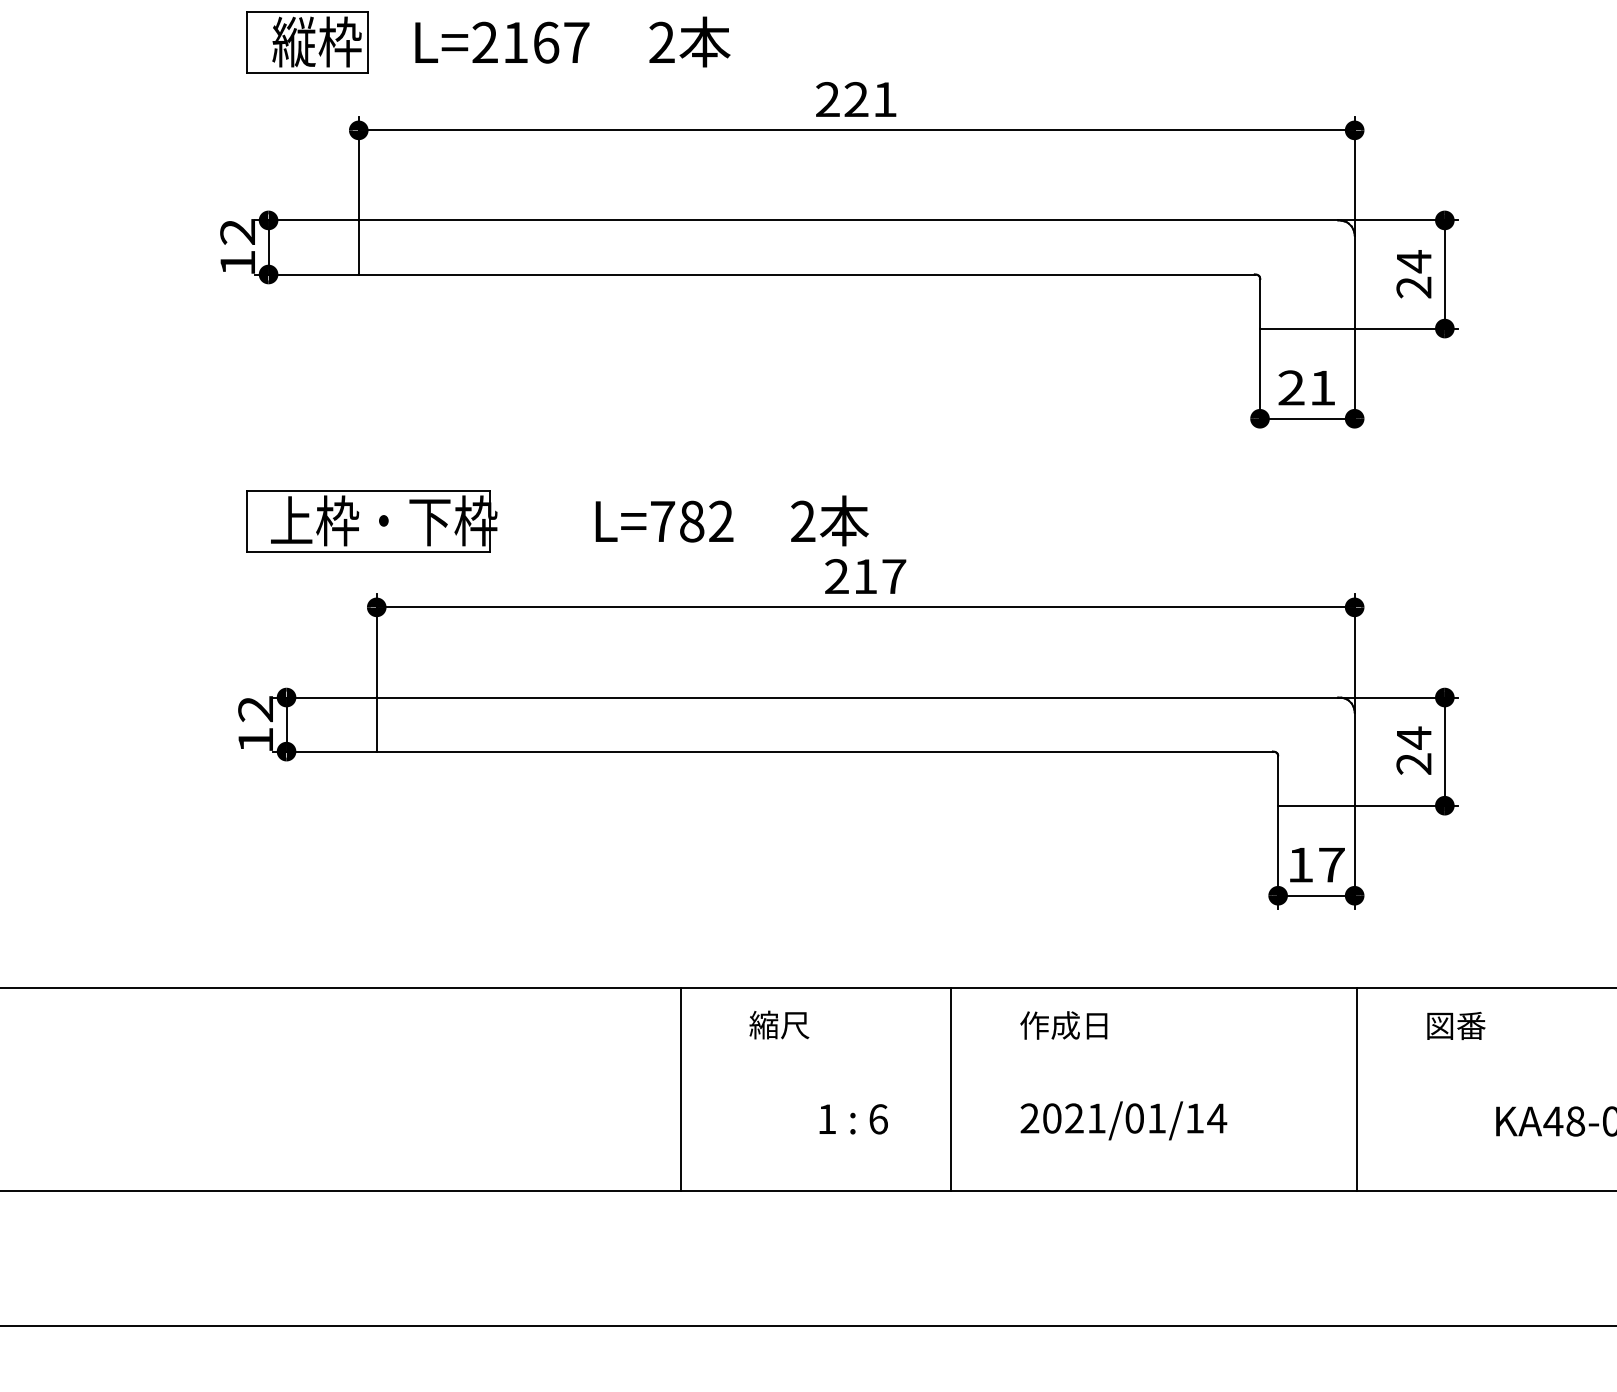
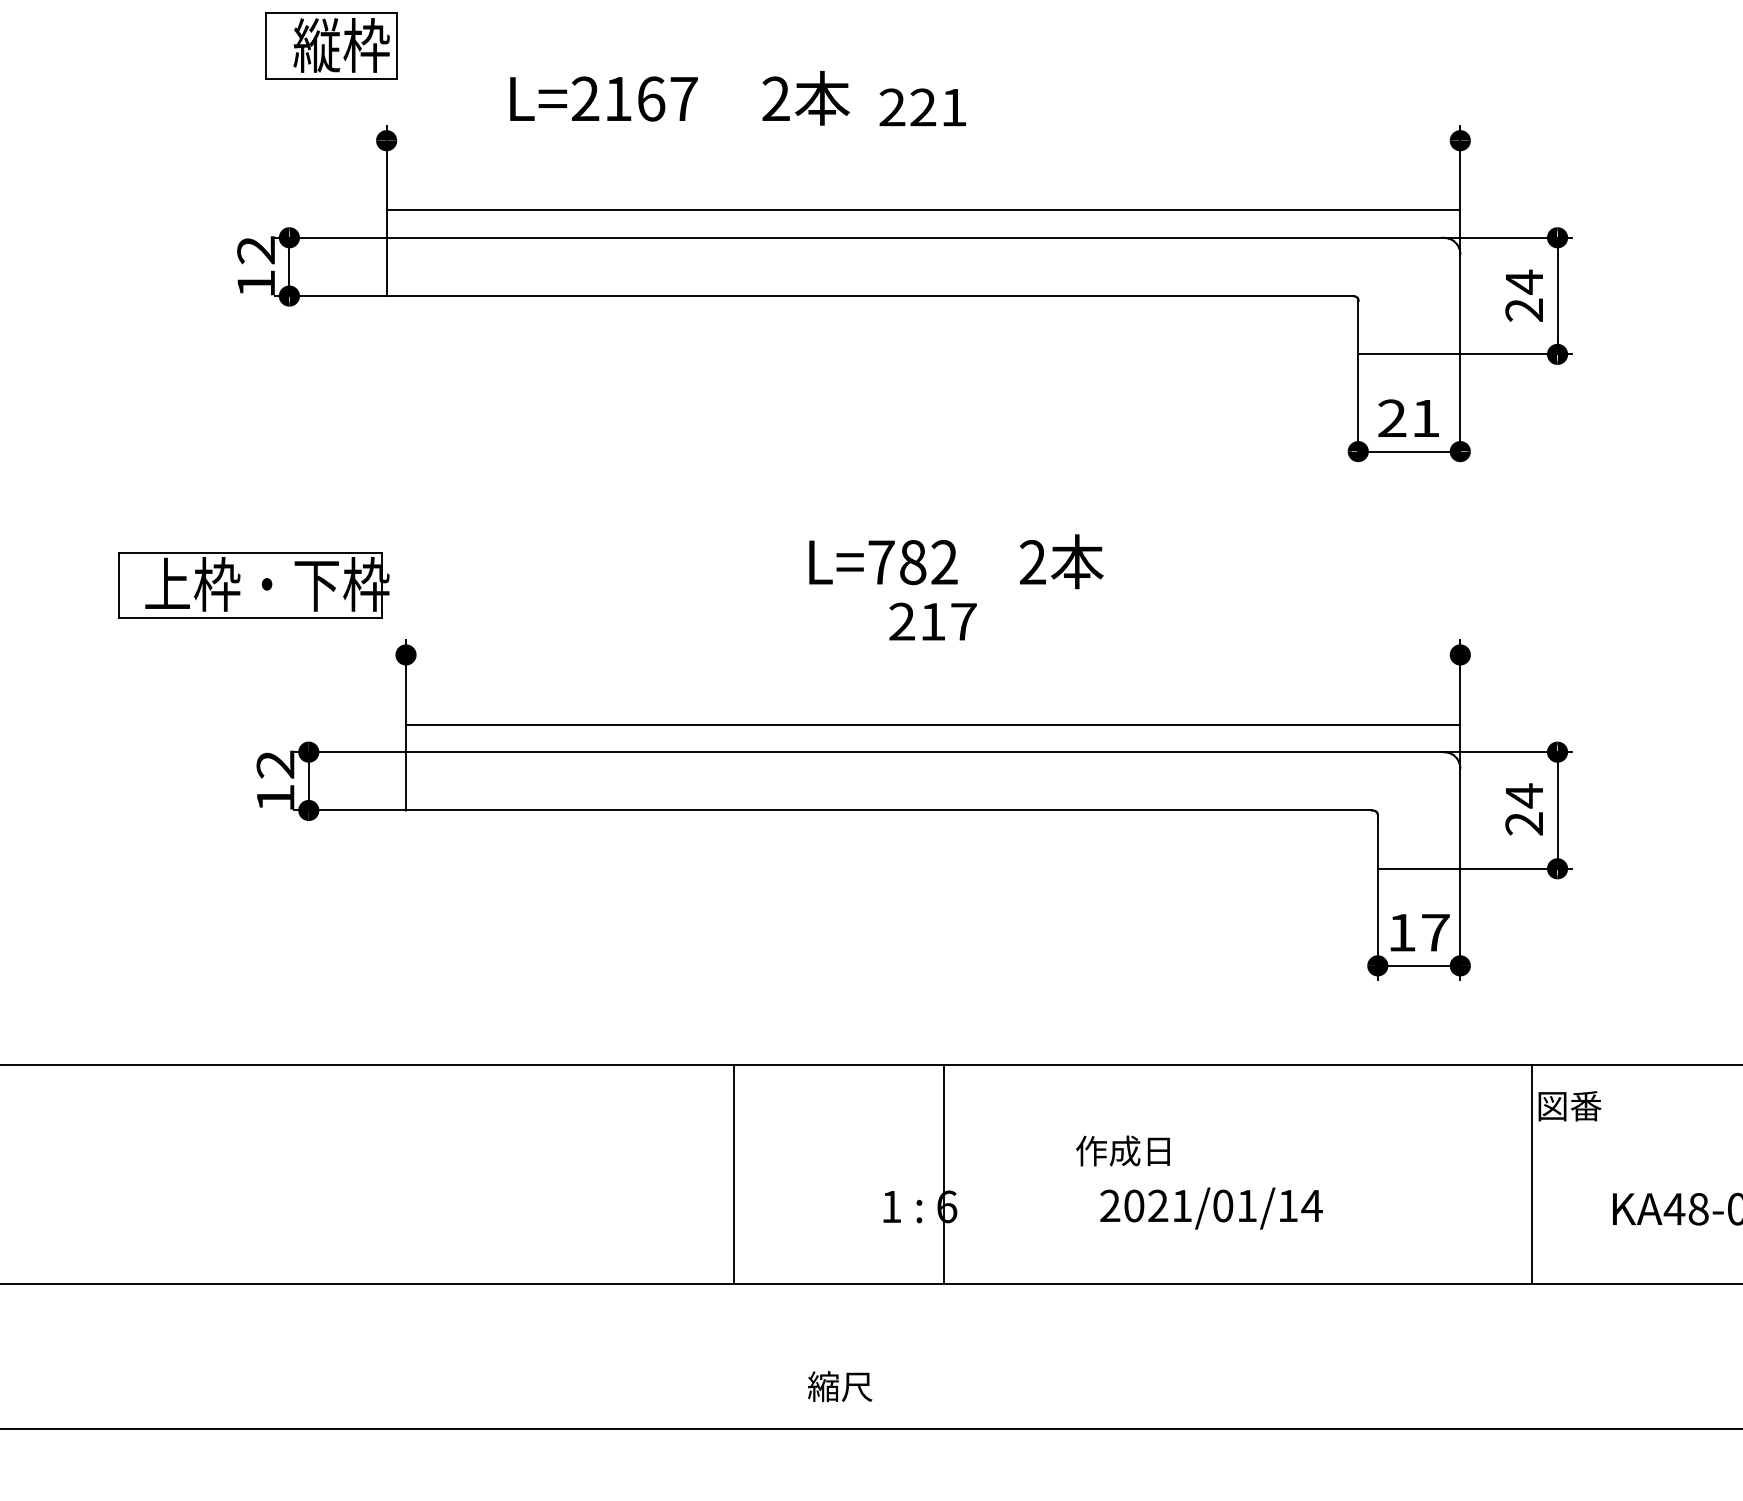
text: (572, 41) -> (679, 97), moved
line: (856, 130) -> (923, 209), moved
text: (731, 520) -> (955, 561), moved
part: (371, 521) -> (253, 585), moved
line: (865, 607) -> (932, 725), moved
text: (779, 1024) -> (840, 1386), moved
text: (1063, 1025) -> (1122, 1151), moved
line: (951, 1088) -> (943, 1173), moved
line: (1356, 1088) -> (1531, 1173), moved

